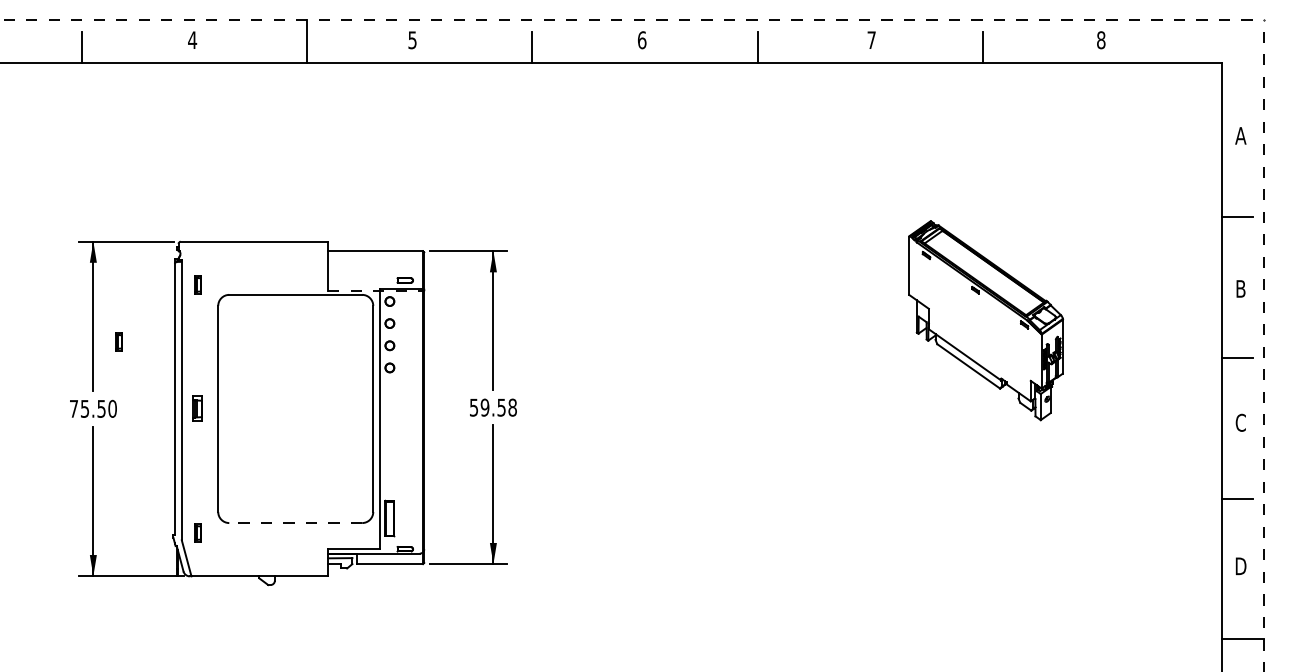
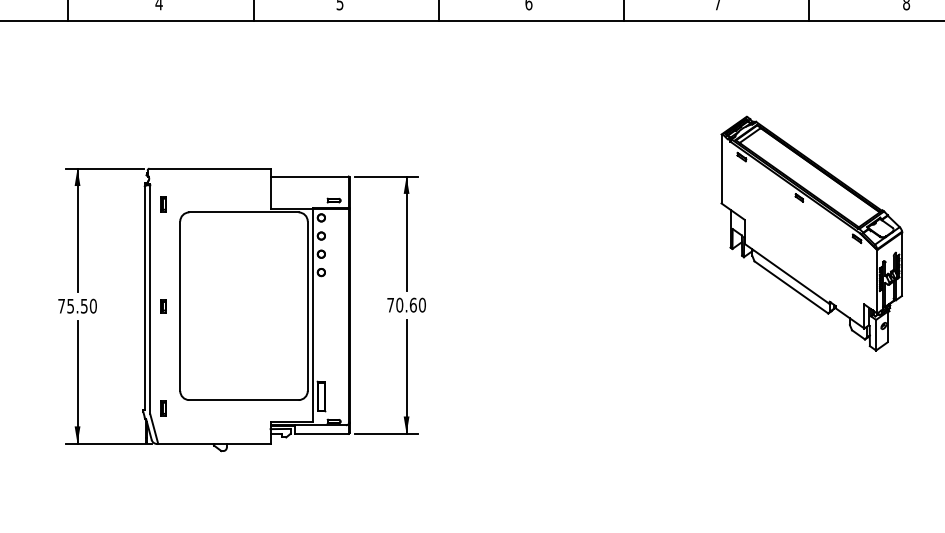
line: (376, 290) -> (310, 208), dashed -> solid
part: (985, 320) -> (811, 233), size x1.43
part: (118, 341) -> (98, 250), removed
text: (493, 407) -> (406, 305), 59.58 -> 70.60
part: (197, 408) -> (163, 305), size x0.62
line: (295, 523) -> (243, 400), dashed -> solid

